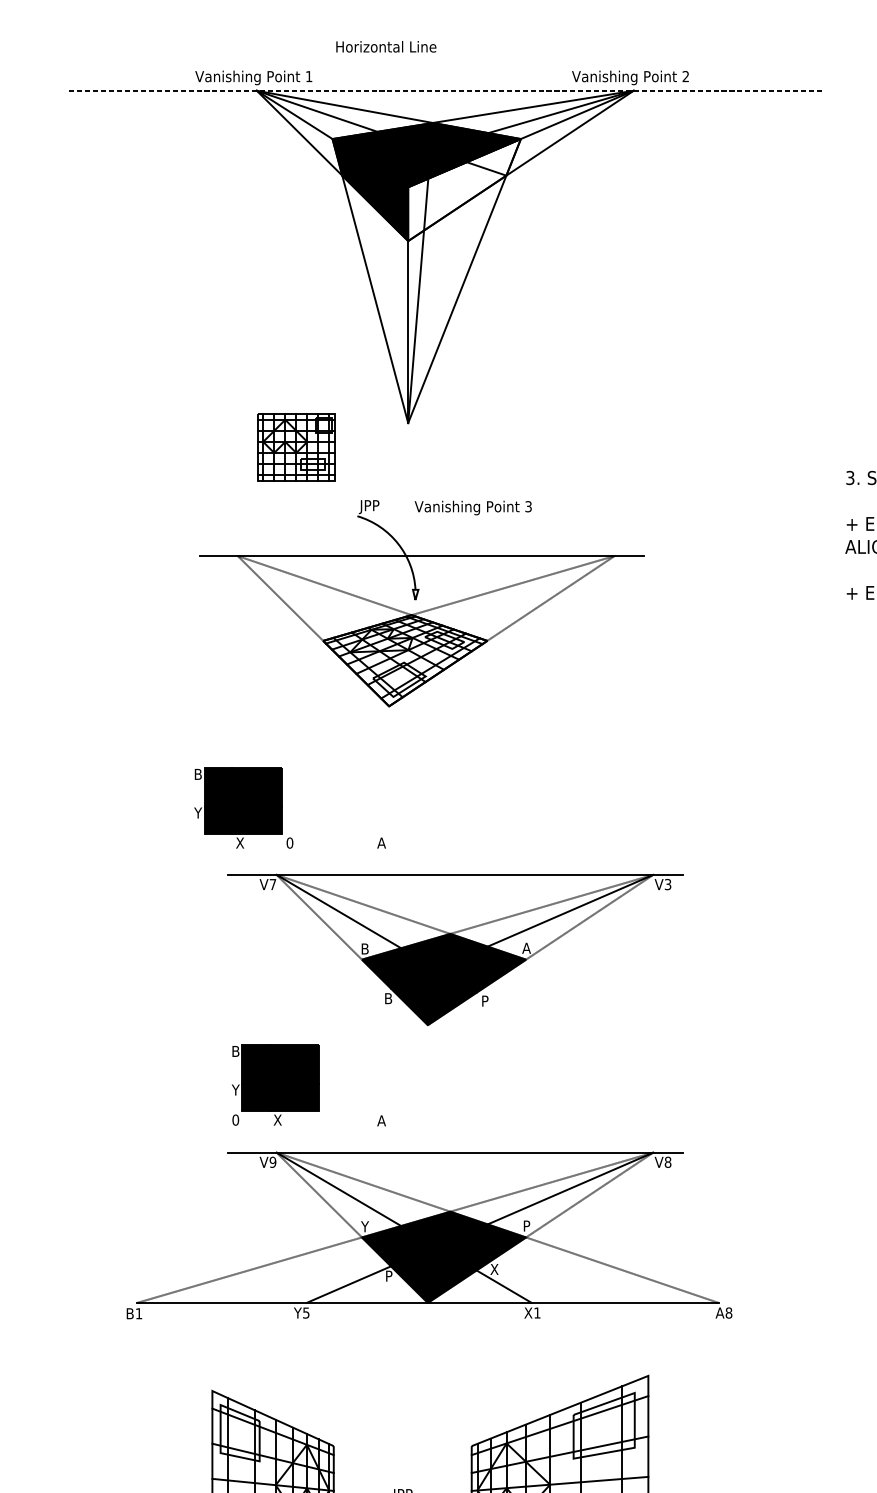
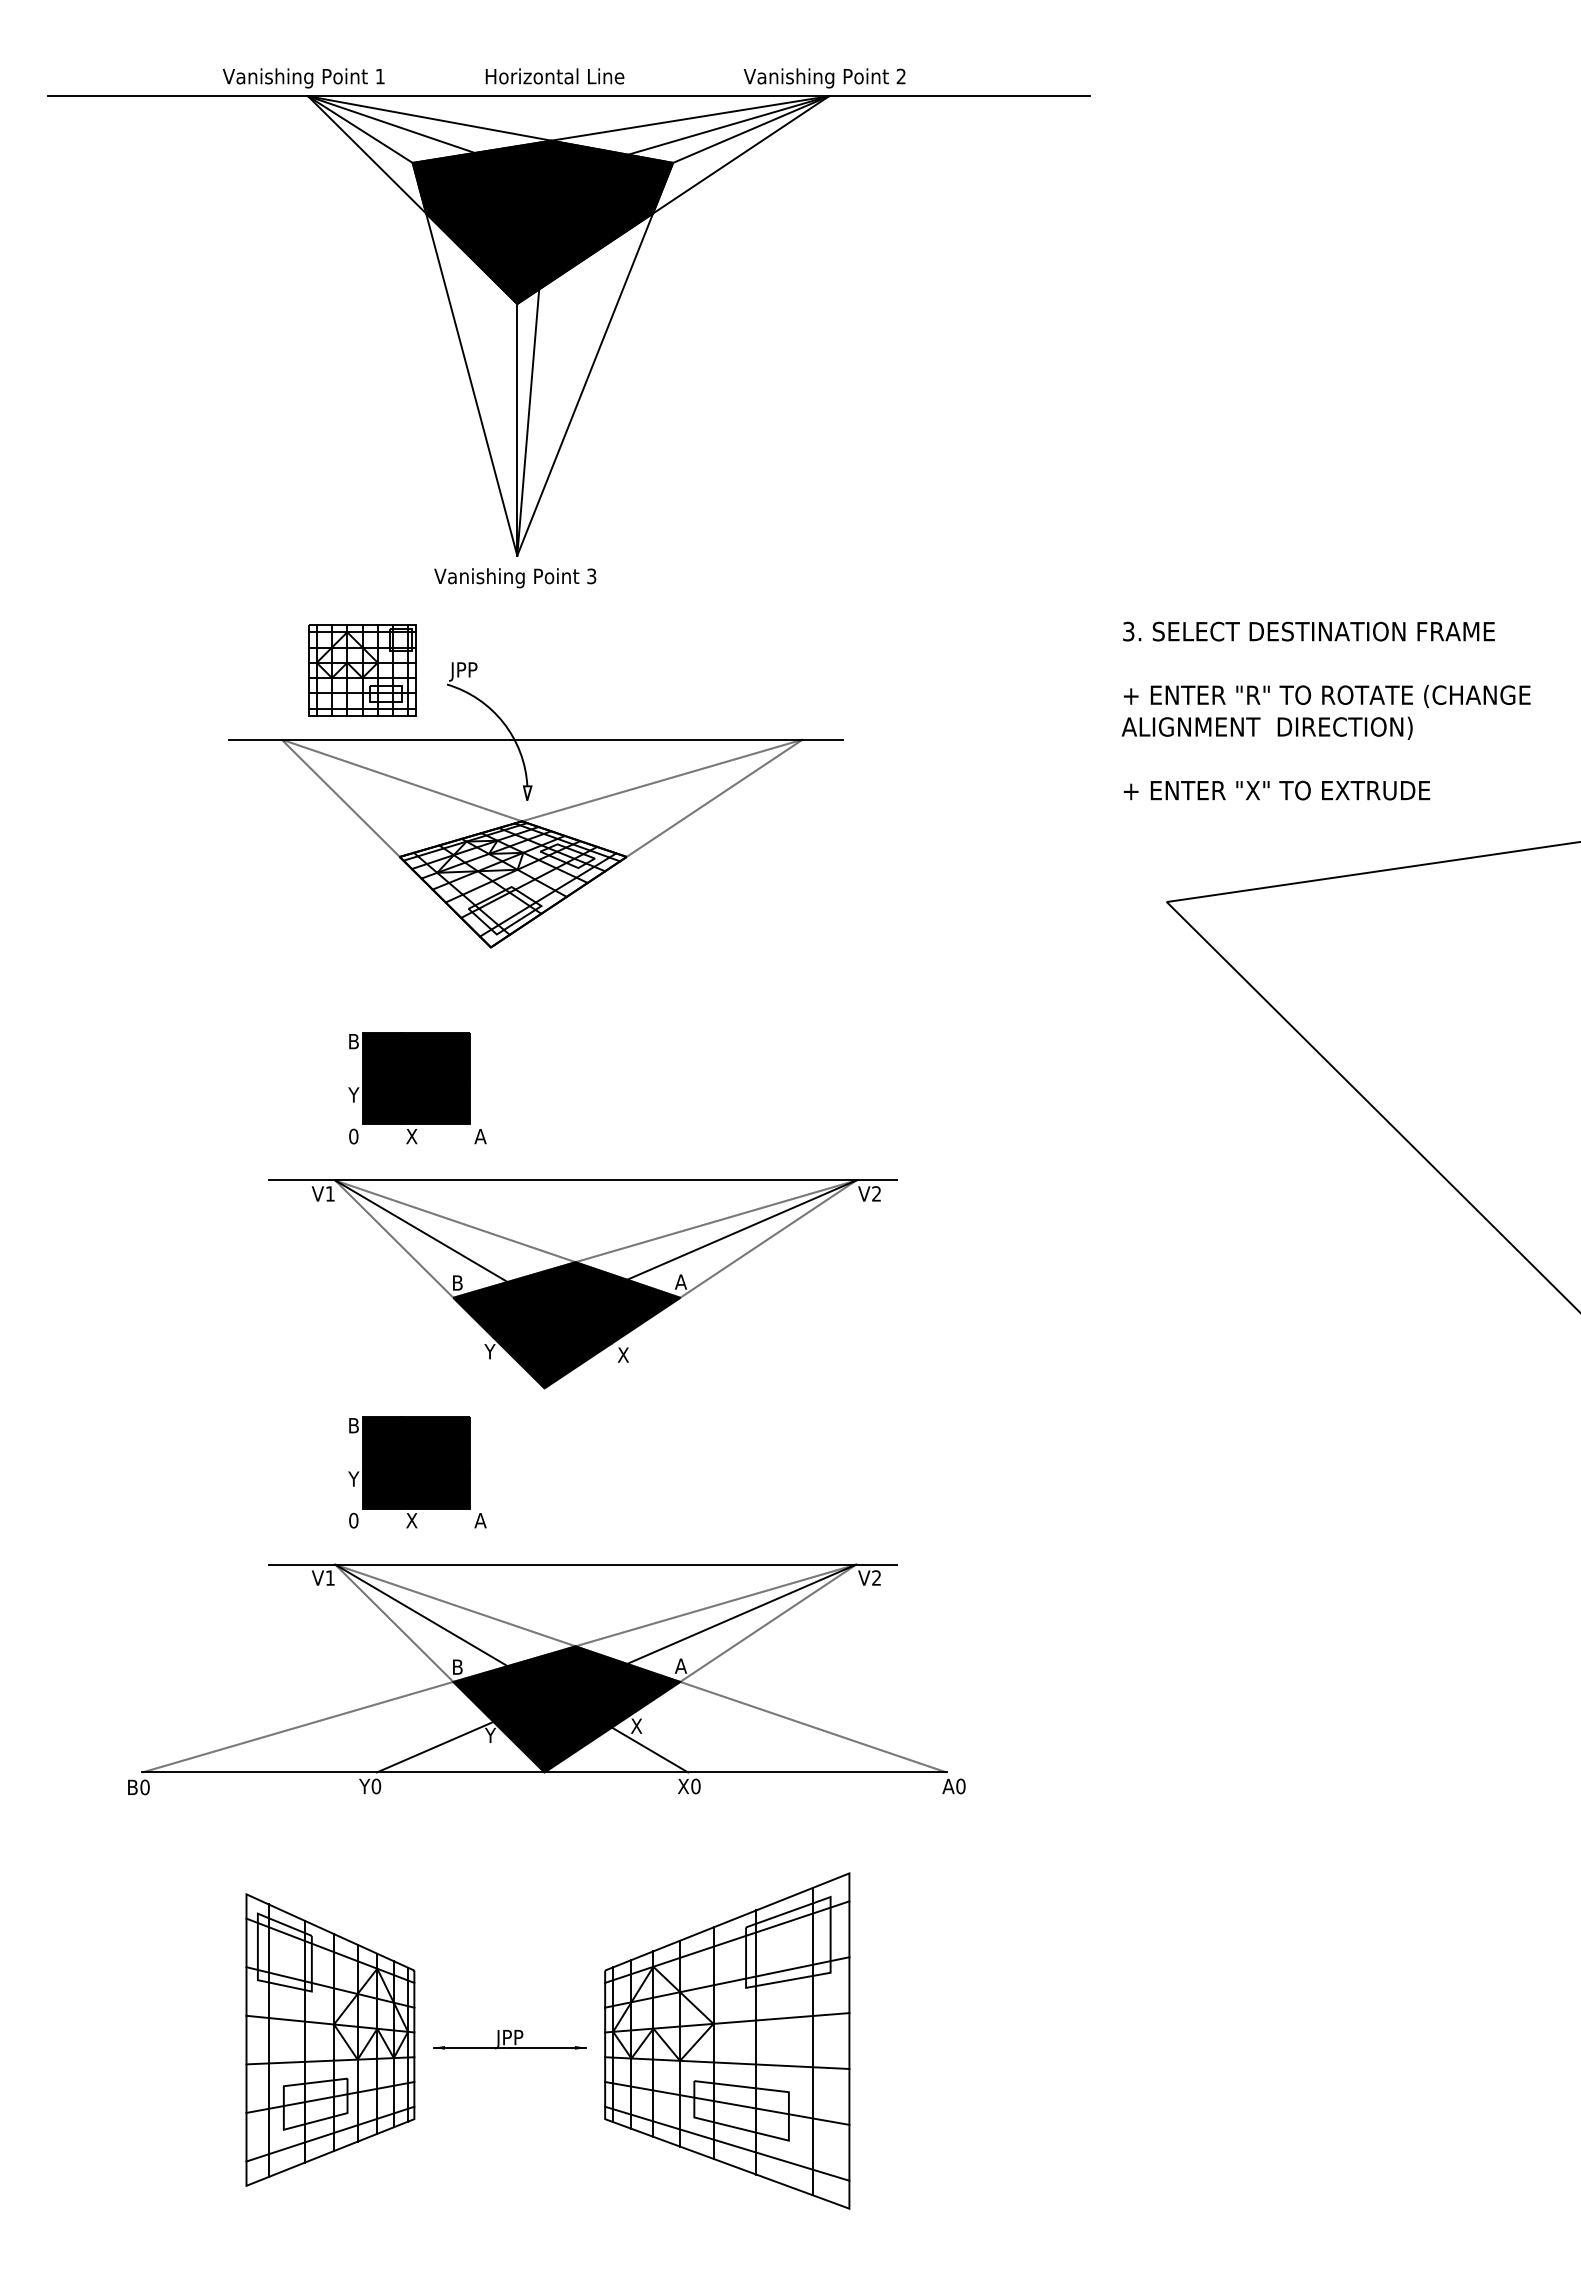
text: (385, 46) -> (554, 76), moved
line: (445, 91) -> (568, 96), dashed -> solid
fill: (464, 190) -> (595, 233), added
part: (296, 447) -> (362, 670), moved
text: (473, 508) -> (515, 578), moved
part: (238, 808) -> (409, 1088), moved
text: (273, 884) -> (330, 1193), V7 -> V1
text: (667, 884) -> (876, 1193), V3 -> V2
text: (388, 998) -> (489, 1351), B -> Y
text: (484, 1000) -> (622, 1354), P -> X
part: (276, 1085) -> (409, 1472), moved
text: (272, 1161) -> (329, 1577), V9 -> V1
text: (667, 1161) -> (876, 1577), V8 -> V2
text: (526, 1225) -> (680, 1665), P -> A
text: (364, 1226) -> (457, 1666), Y -> B
text: (388, 1276) -> (490, 1735), P -> Y
text: (138, 1313) -> (144, 1787), B1 -> B0
text: (306, 1313) -> (376, 1786), Y5 -> Y0
text: (537, 1313) -> (695, 1786), X1 -> X0
text: (728, 1313) -> (960, 1786), A8 -> A0

